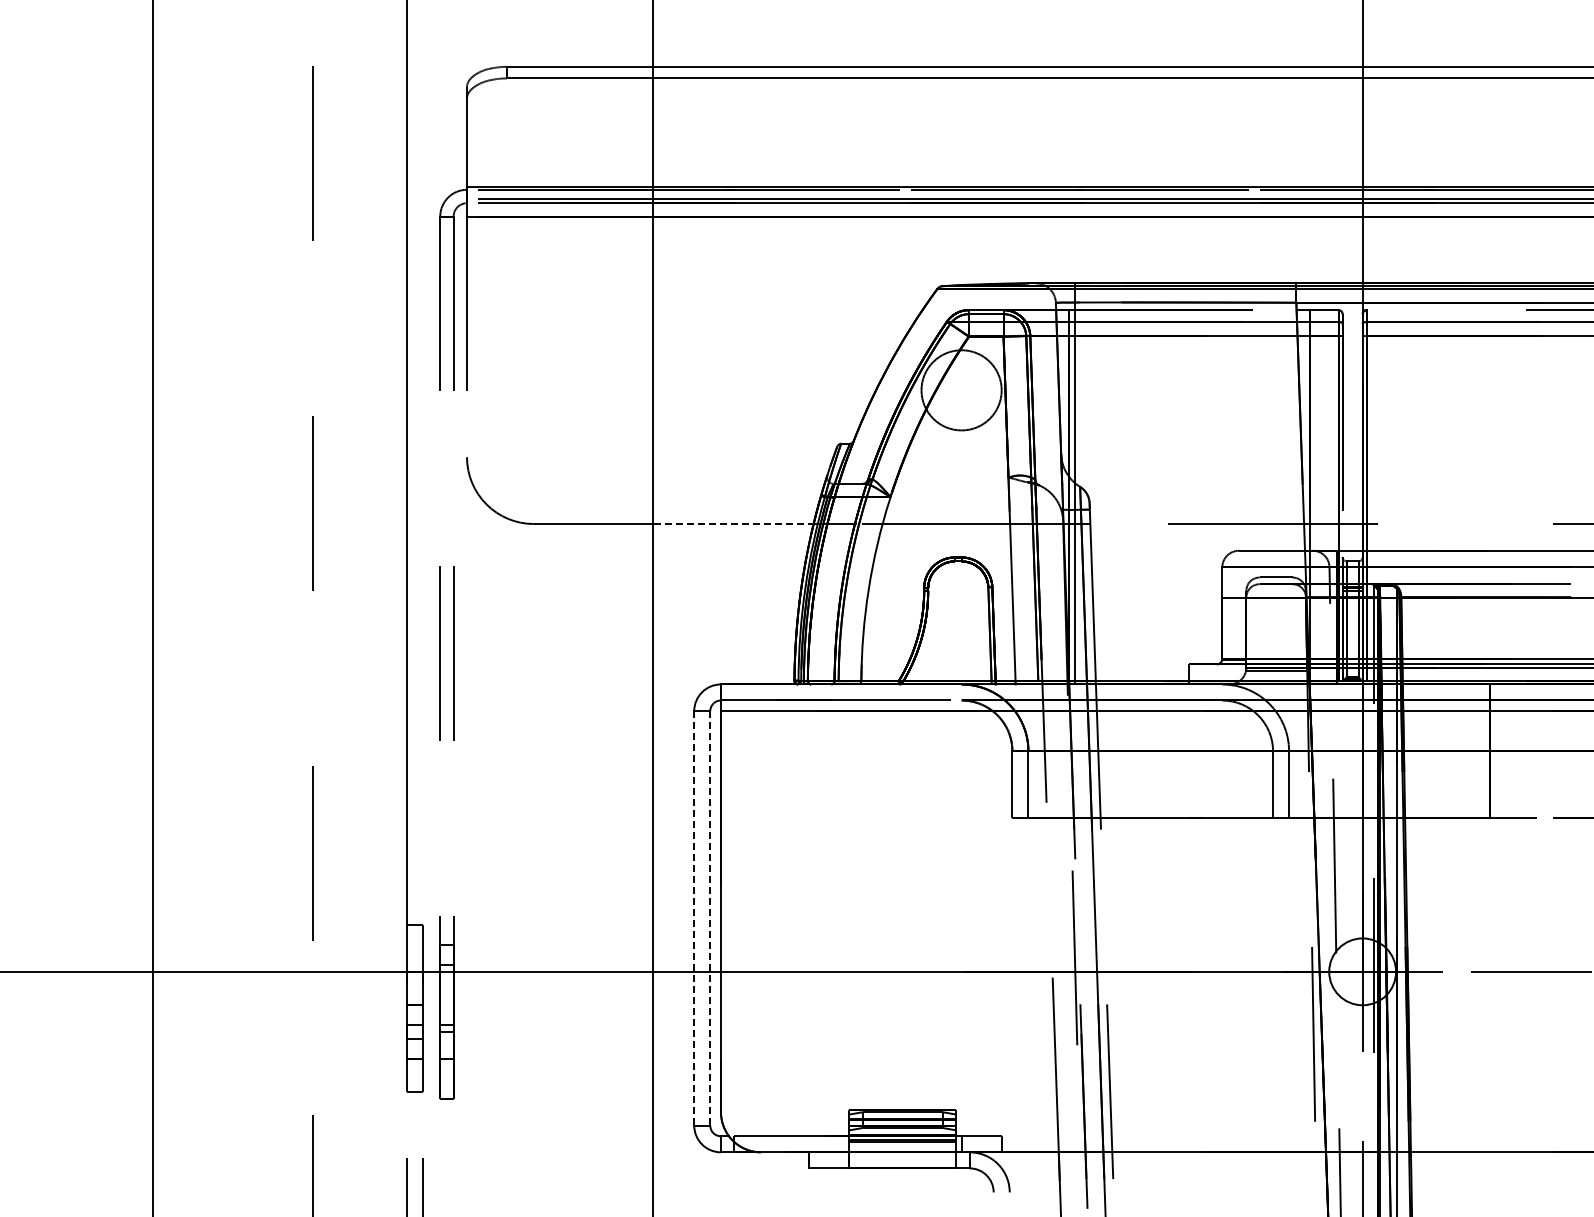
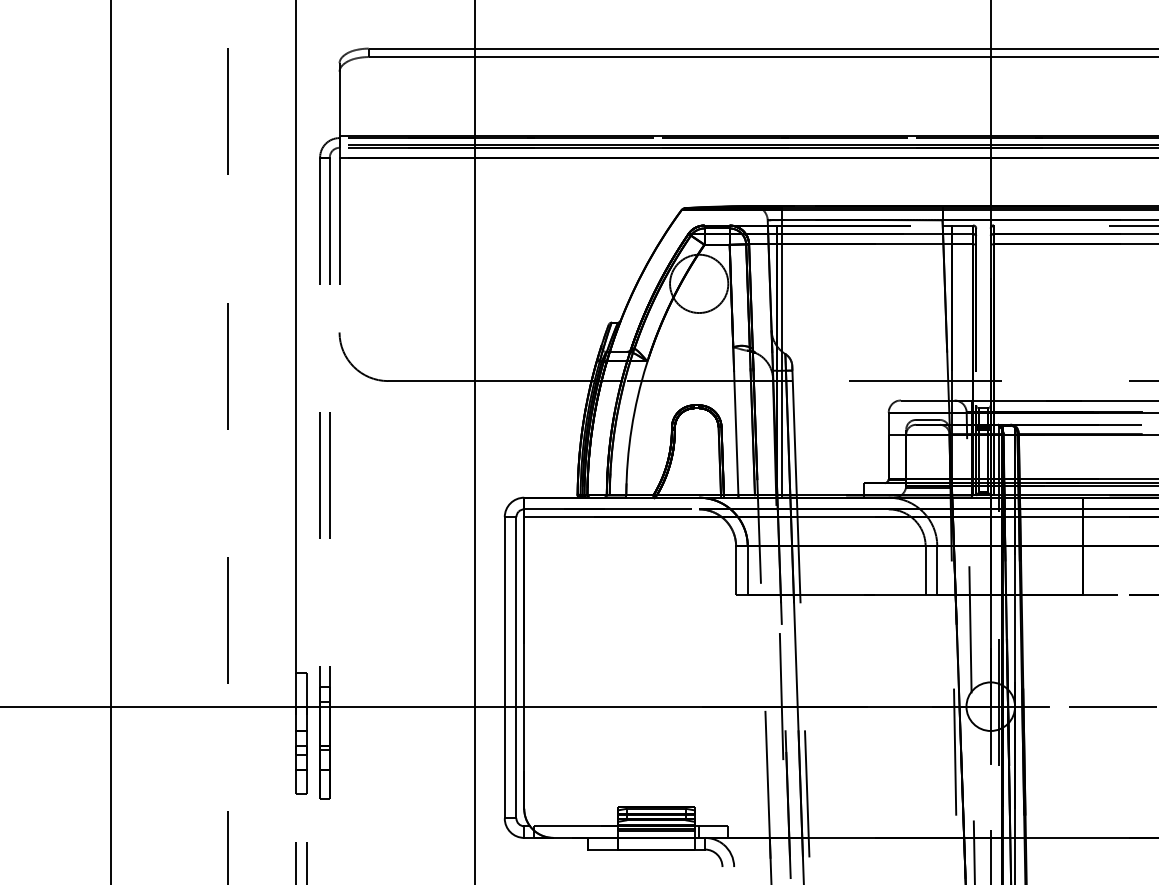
line: (733, 524) -> (533, 381), dashed -> solid
line: (694, 918) -> (504, 667), dashed -> solid
line: (710, 918) -> (516, 667), dashed -> solid

